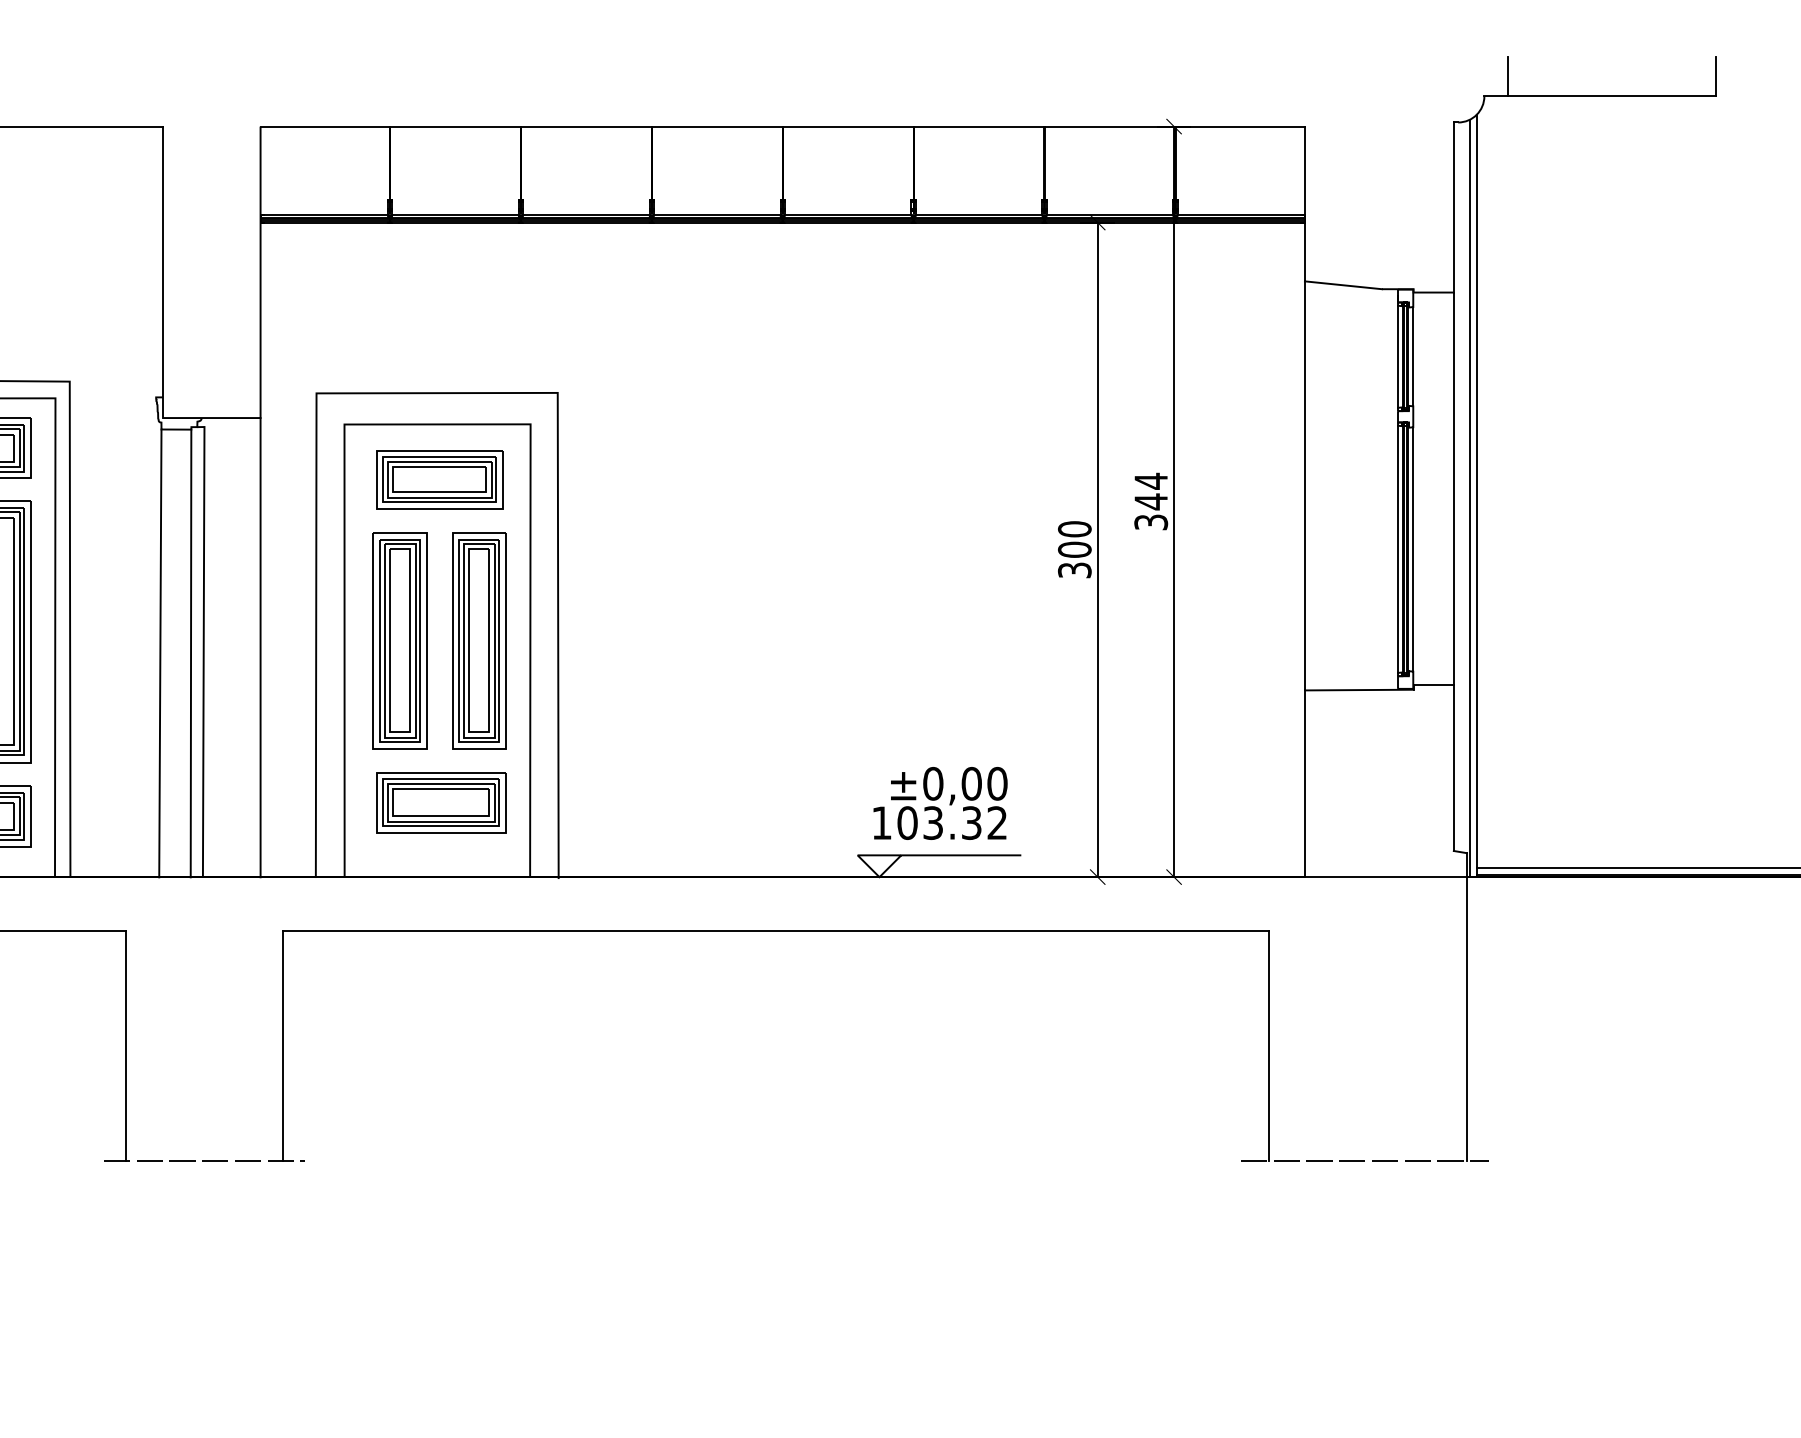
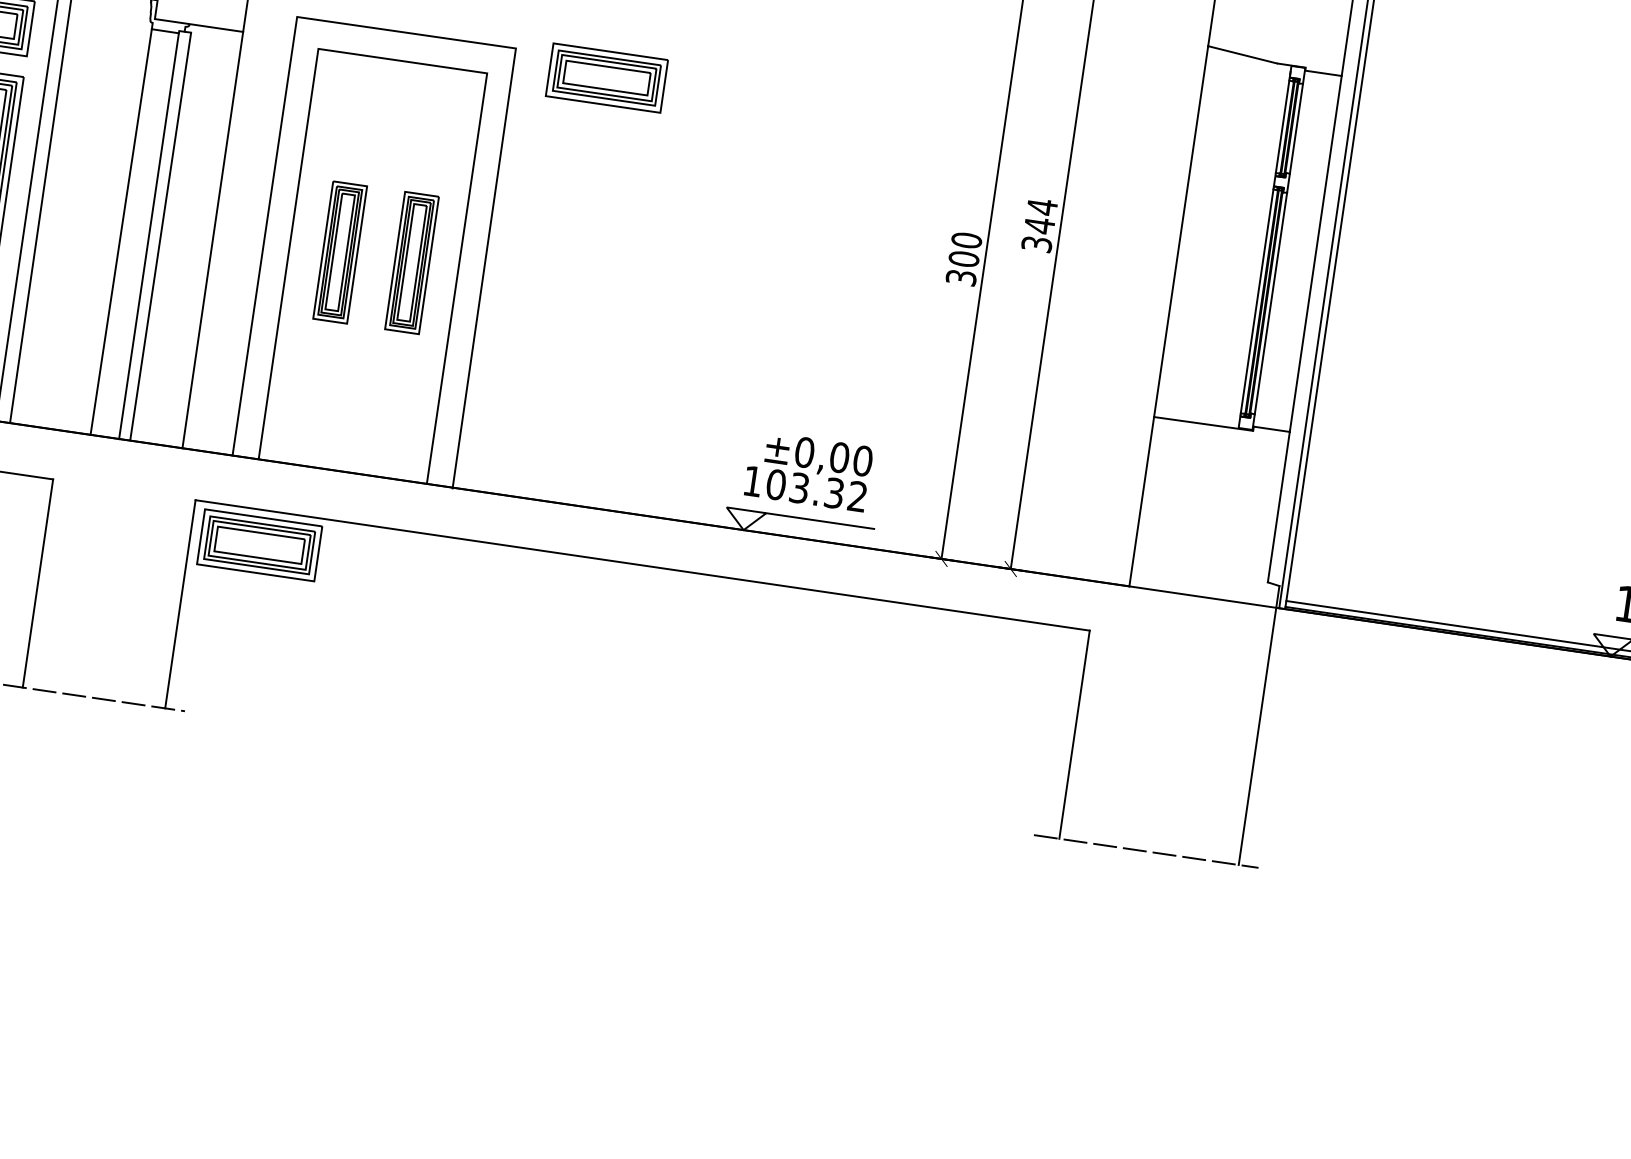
part: (439, 479) -> (606, 78), moved
part: (399, 640) -> (339, 252), size x0.7
part: (479, 640) -> (412, 262), size x0.7
part: (441, 802) -> (259, 545), moved

